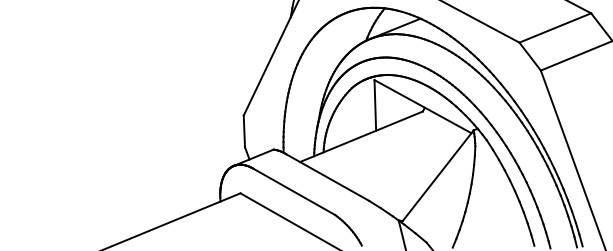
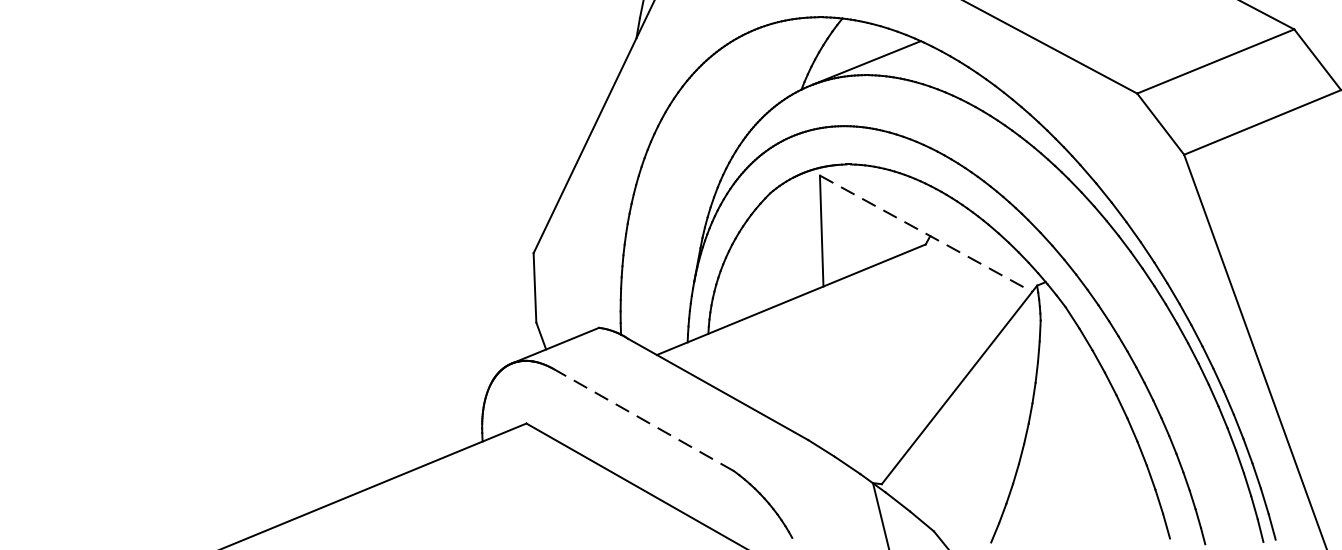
line: (423, 106) -> (927, 233), solid -> dashed
line: (293, 191) -> (642, 419), solid -> dashed

